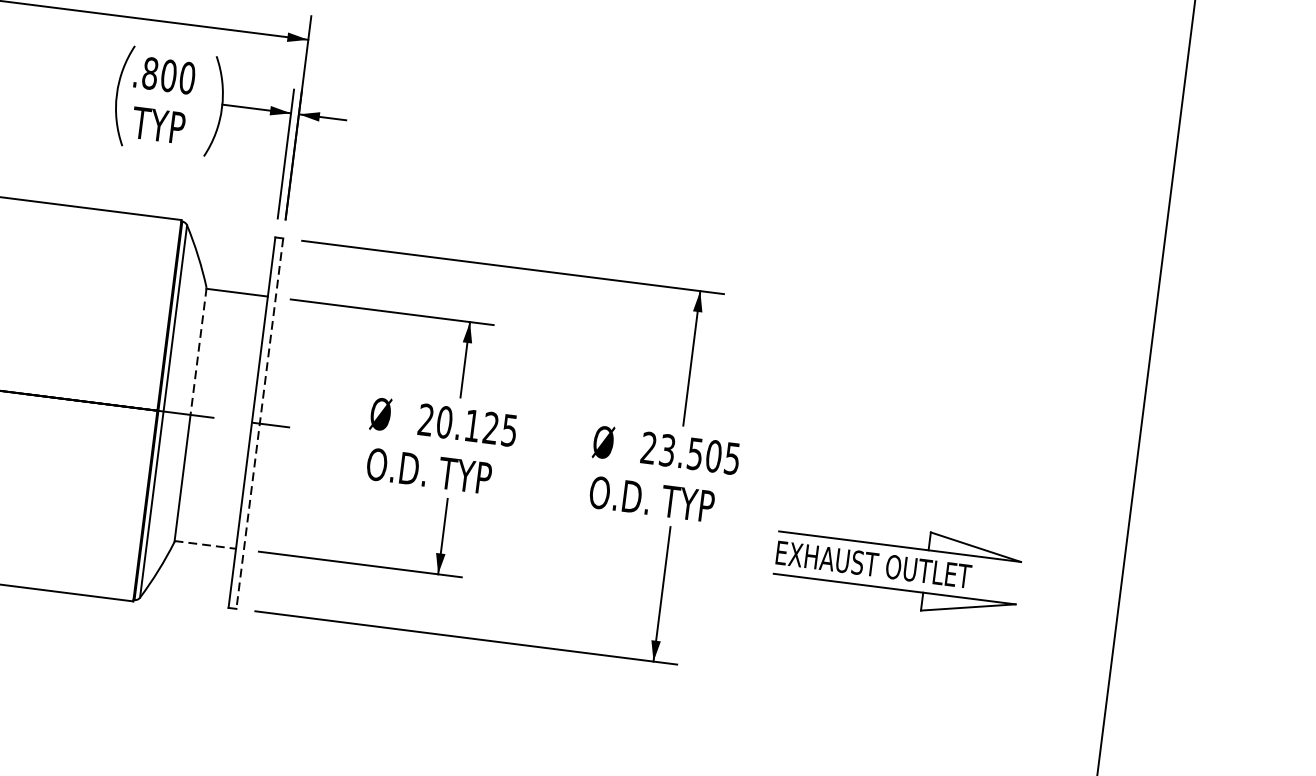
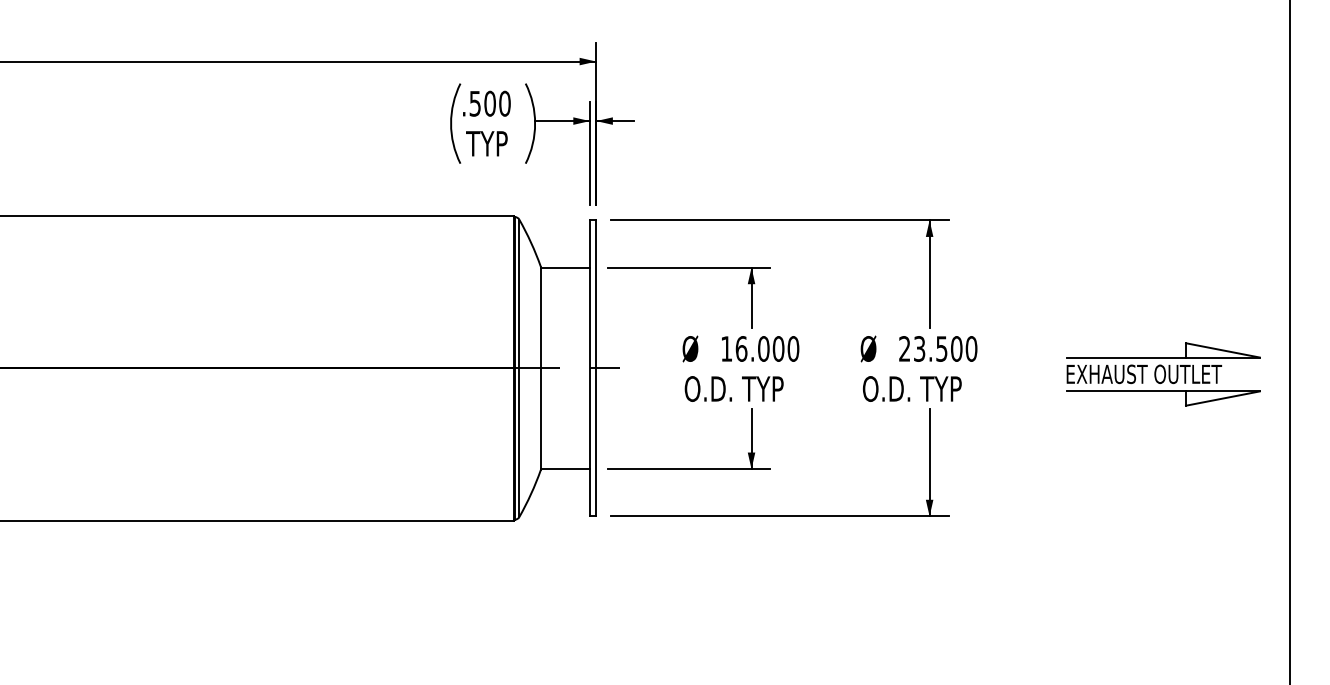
text: (150, 73) -> (475, 103), .800 -> .500
line: (198, 351) -> (540, 317), dashed -> solid
line: (260, 423) -> (596, 368), dashed -> solid
text: (468, 424) -> (760, 348), 20.125 -> 16.000
text: (732, 458) -> (971, 348), 23.505 -> 23.500
line: (205, 545) -> (565, 469), dashed -> solid
part: (897, 567) -> (1163, 374), moved

